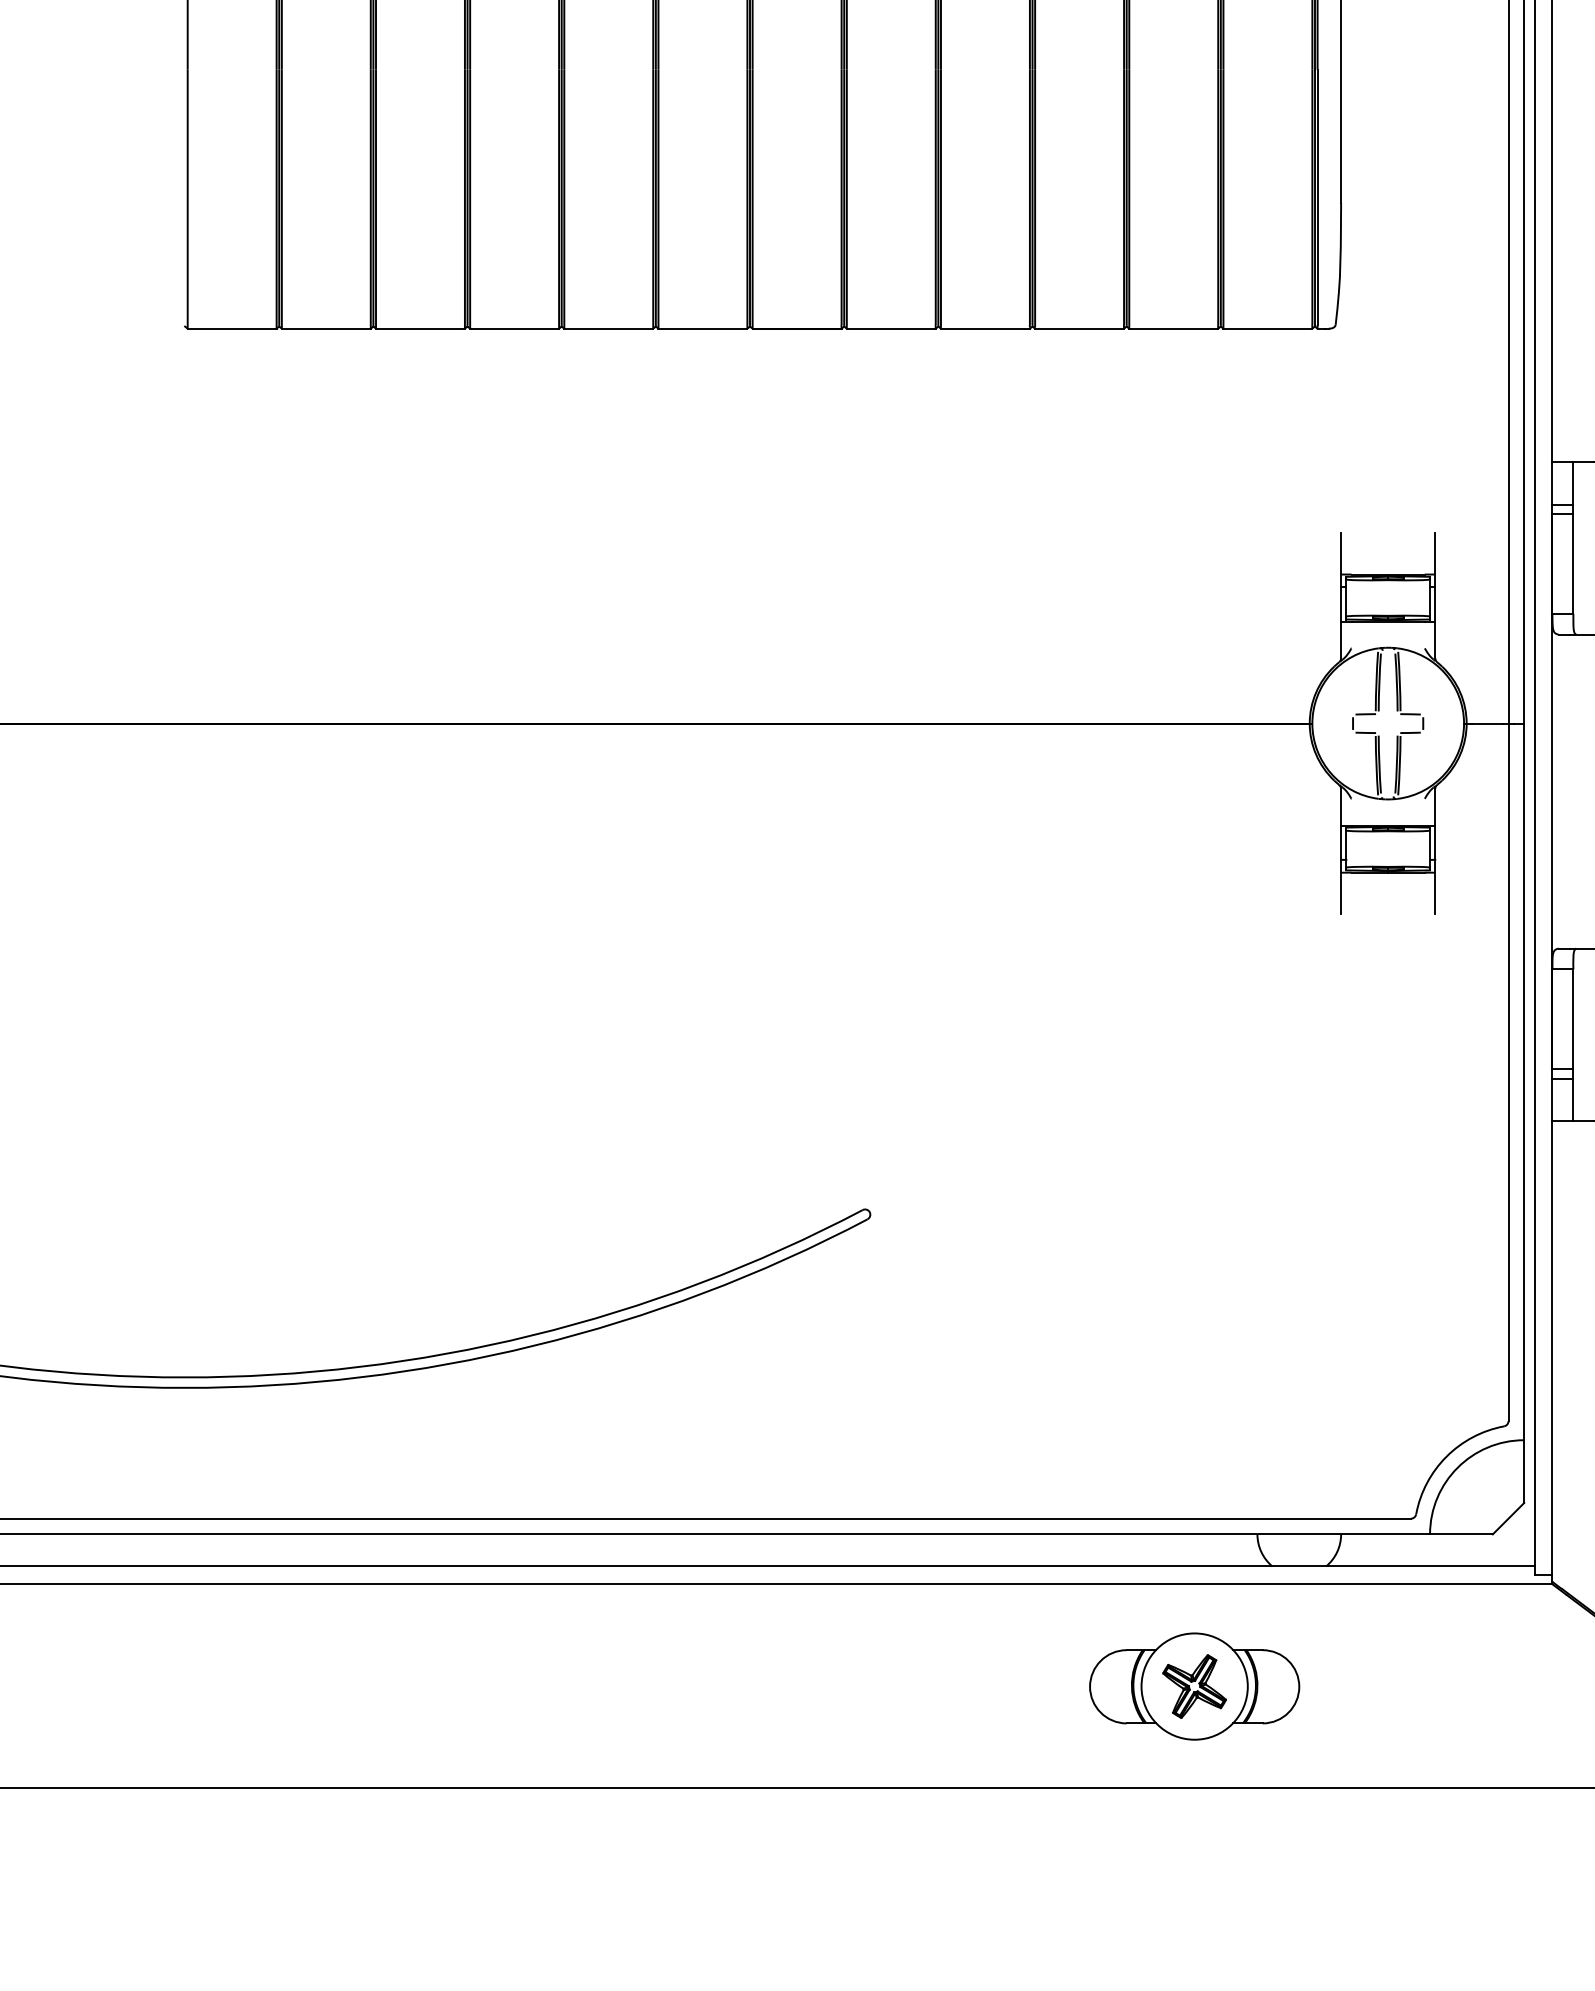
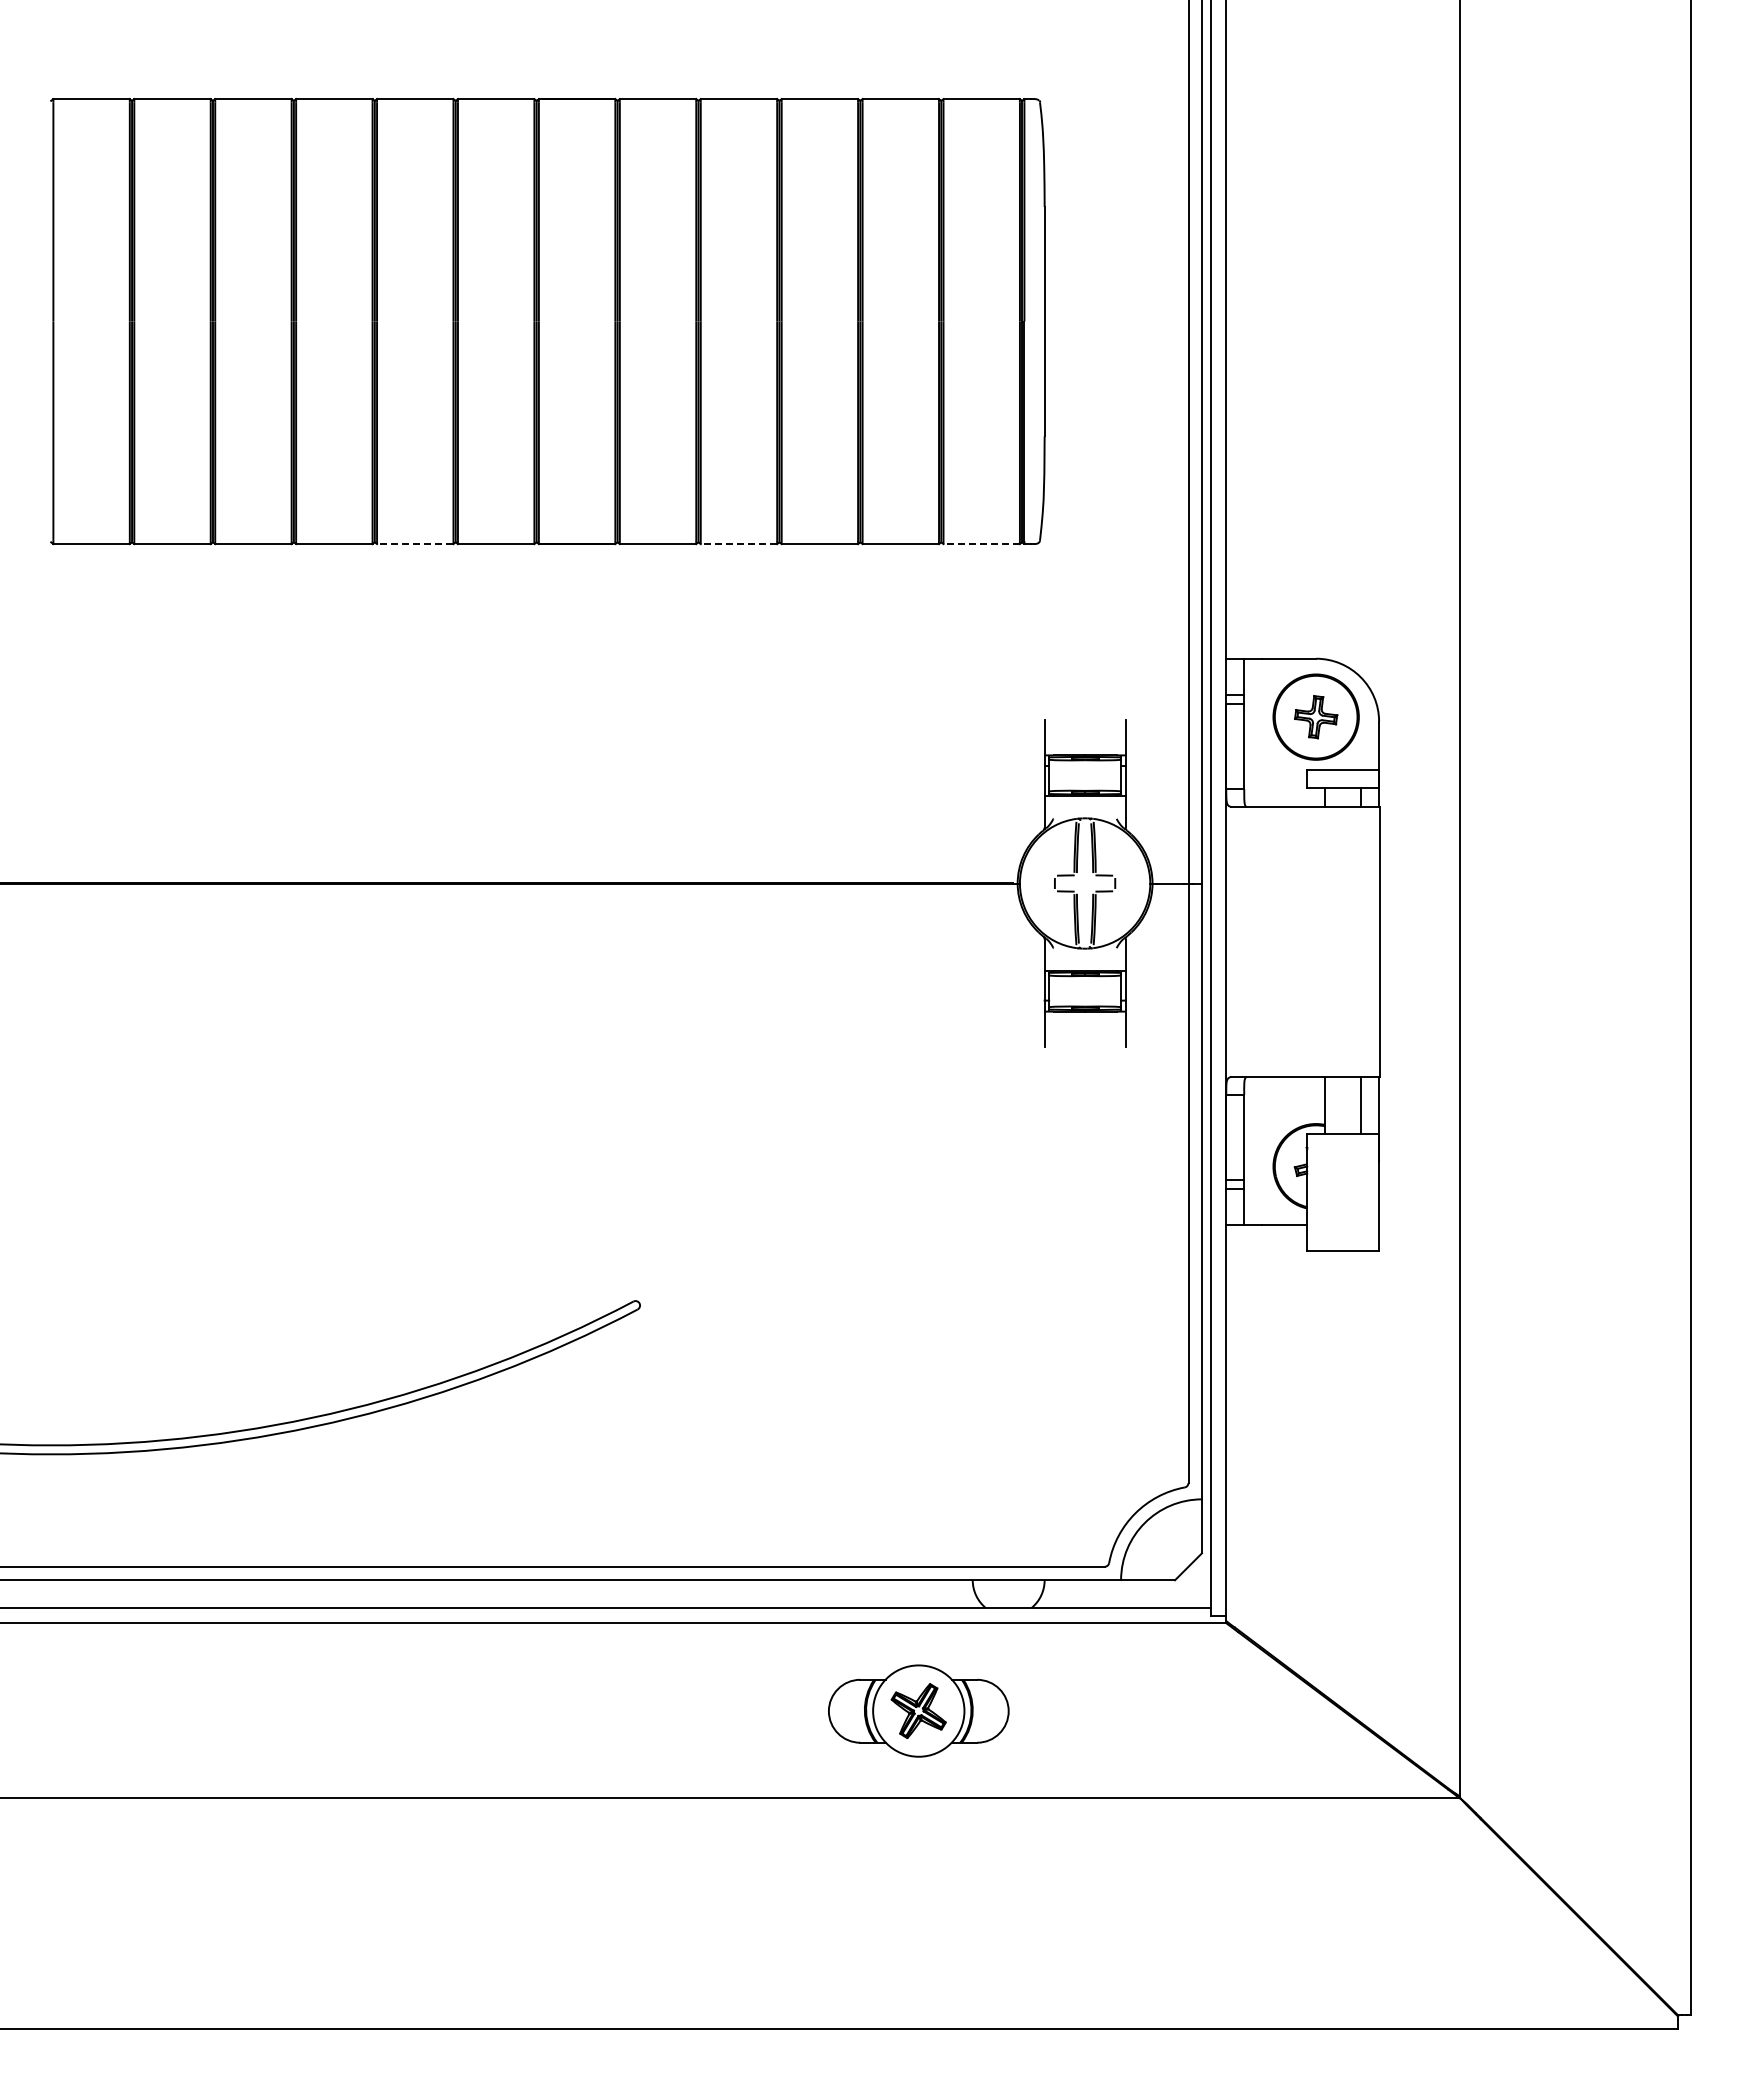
line: (607, 329) -> (414, 544), solid -> dashed
line: (984, 329) -> (738, 544), solid -> dashed
line: (1267, 329) -> (981, 544), solid -> dashed

